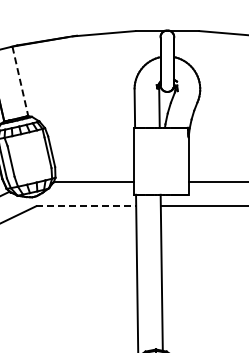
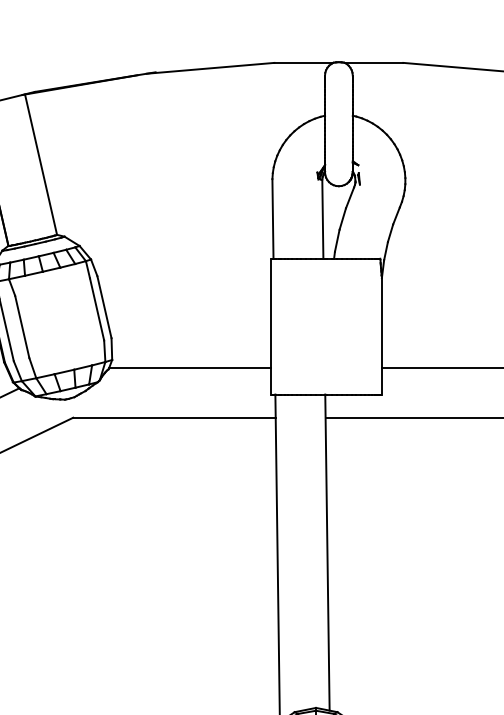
line: (20, 81) -> (41, 165), dashed -> solid
line: (86, 206) -> (175, 418), dashed -> solid

